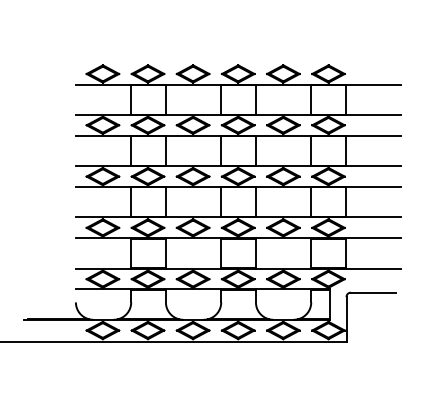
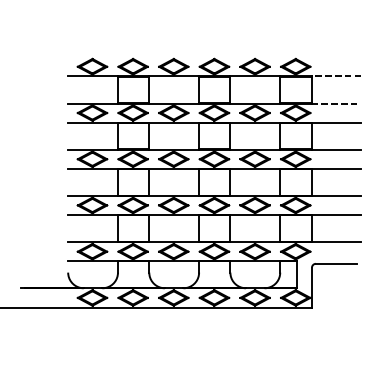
line: (373, 84) -> (336, 76), solid -> dashed
line: (373, 114) -> (336, 103), solid -> dashed

